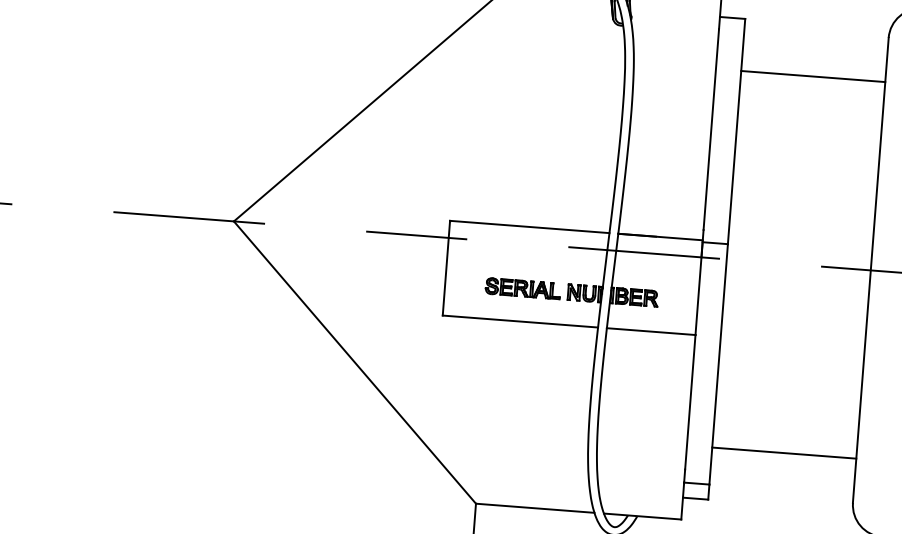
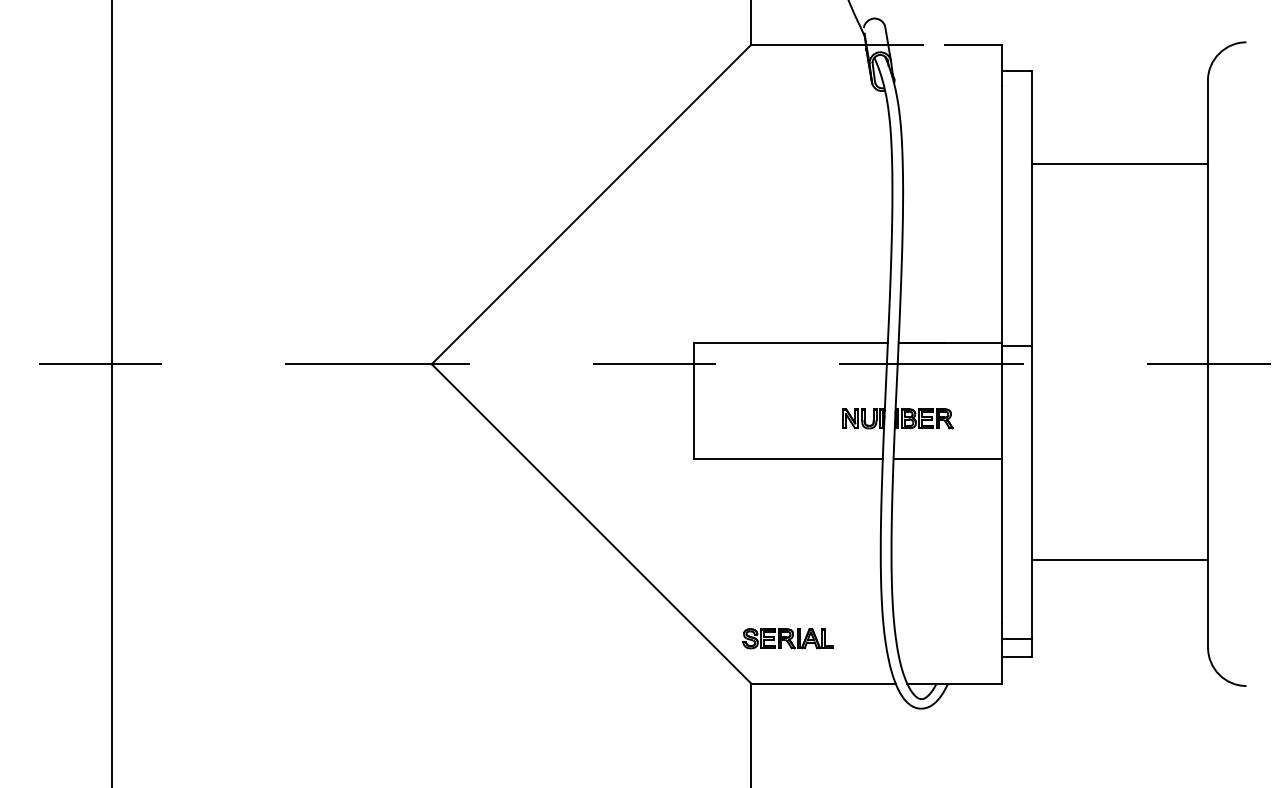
line: (812, 76) -> (1119, 163), moved
part: (522, 288) -> (787, 638), moved
line: (783, 452) -> (1119, 559), moved

